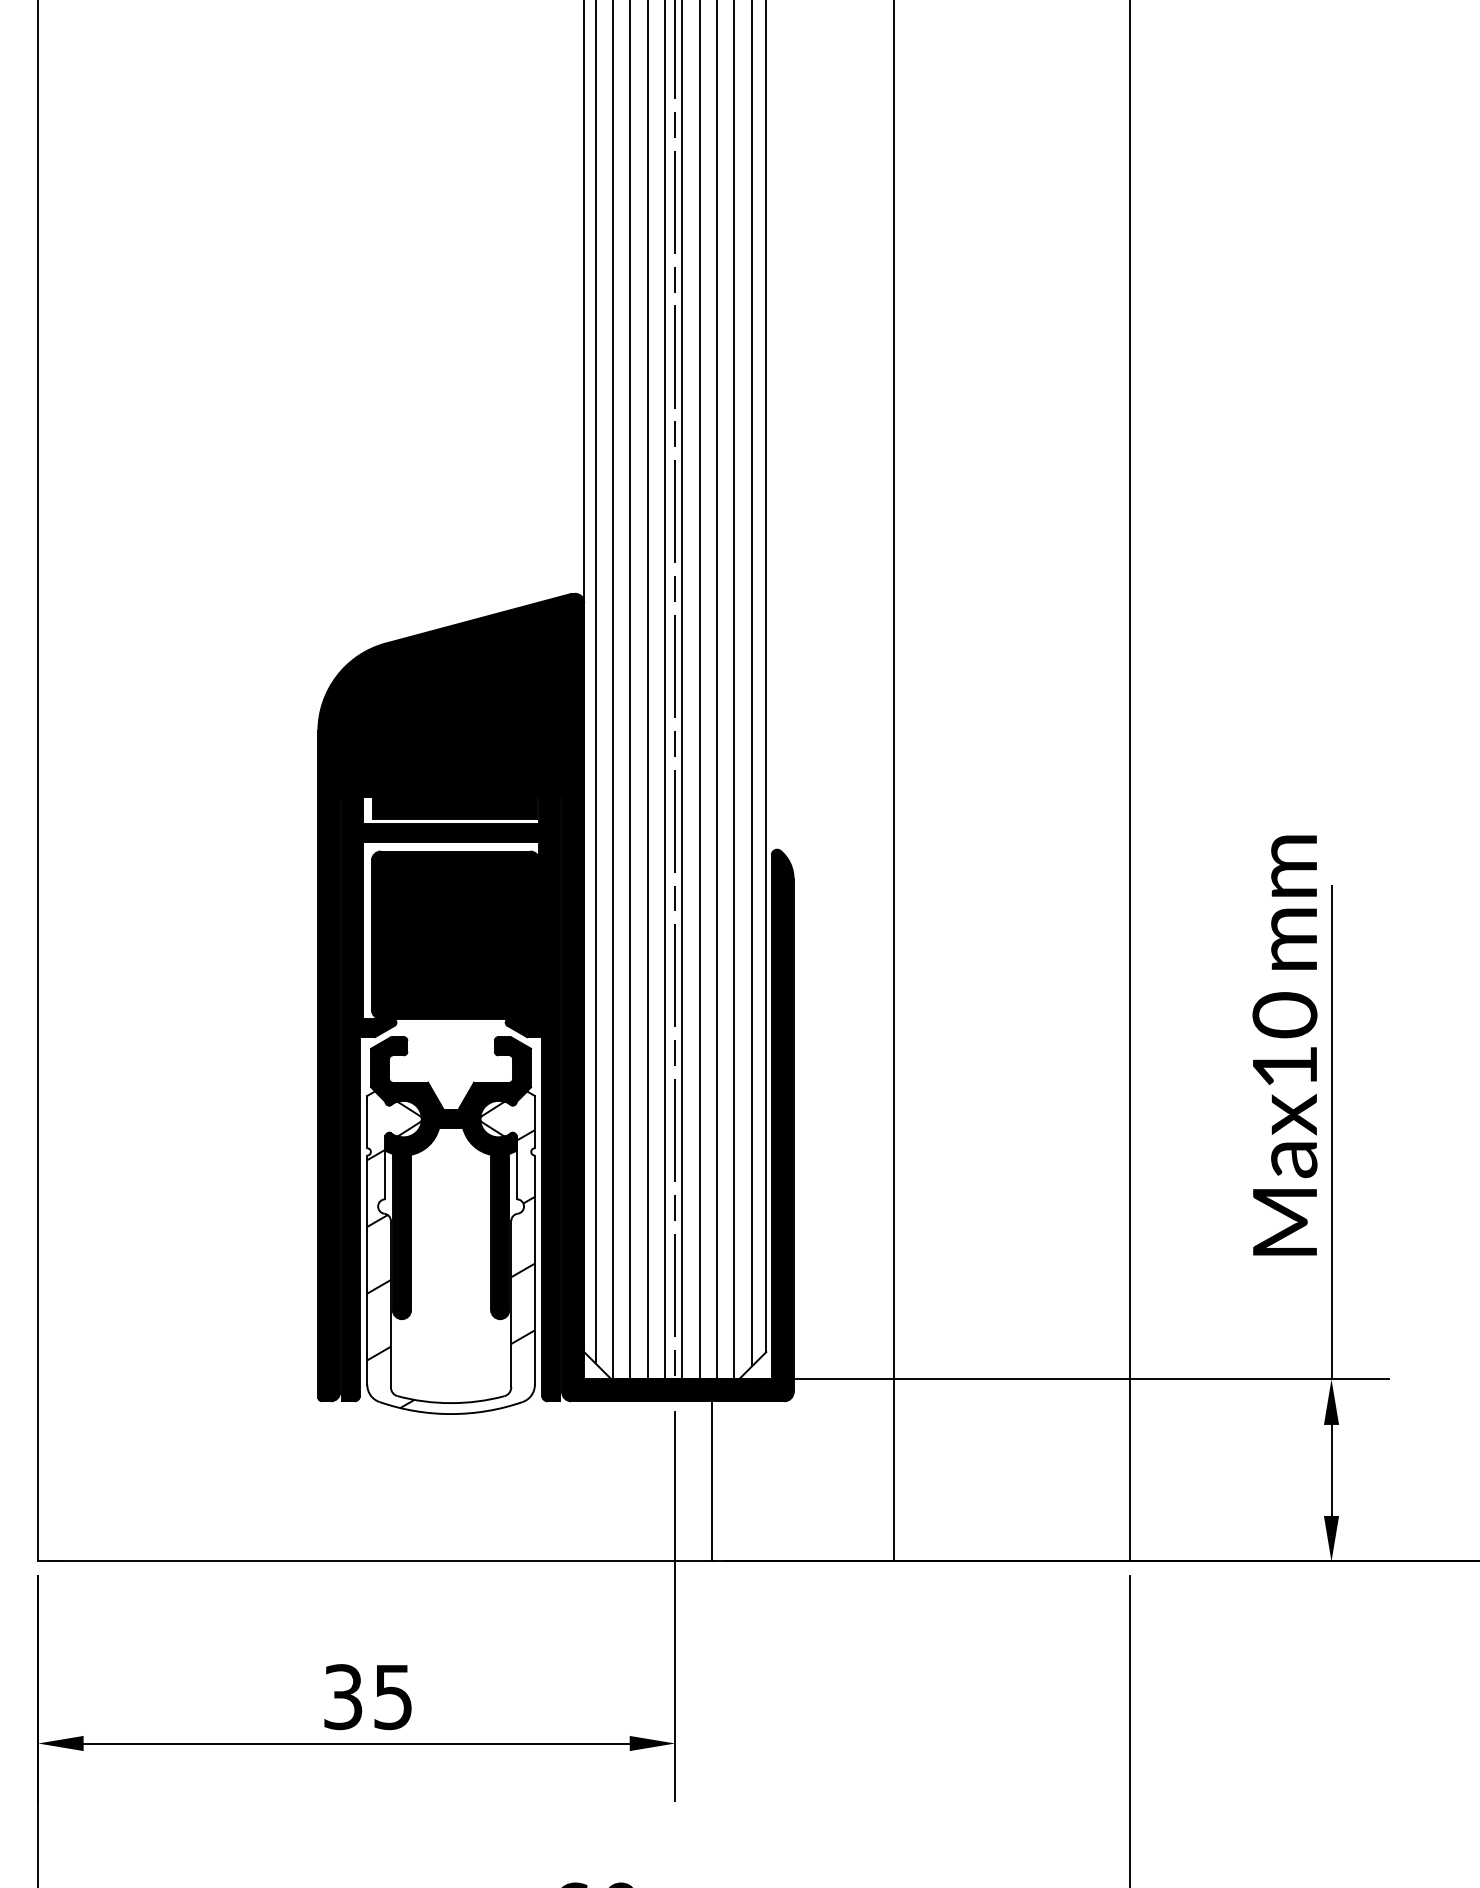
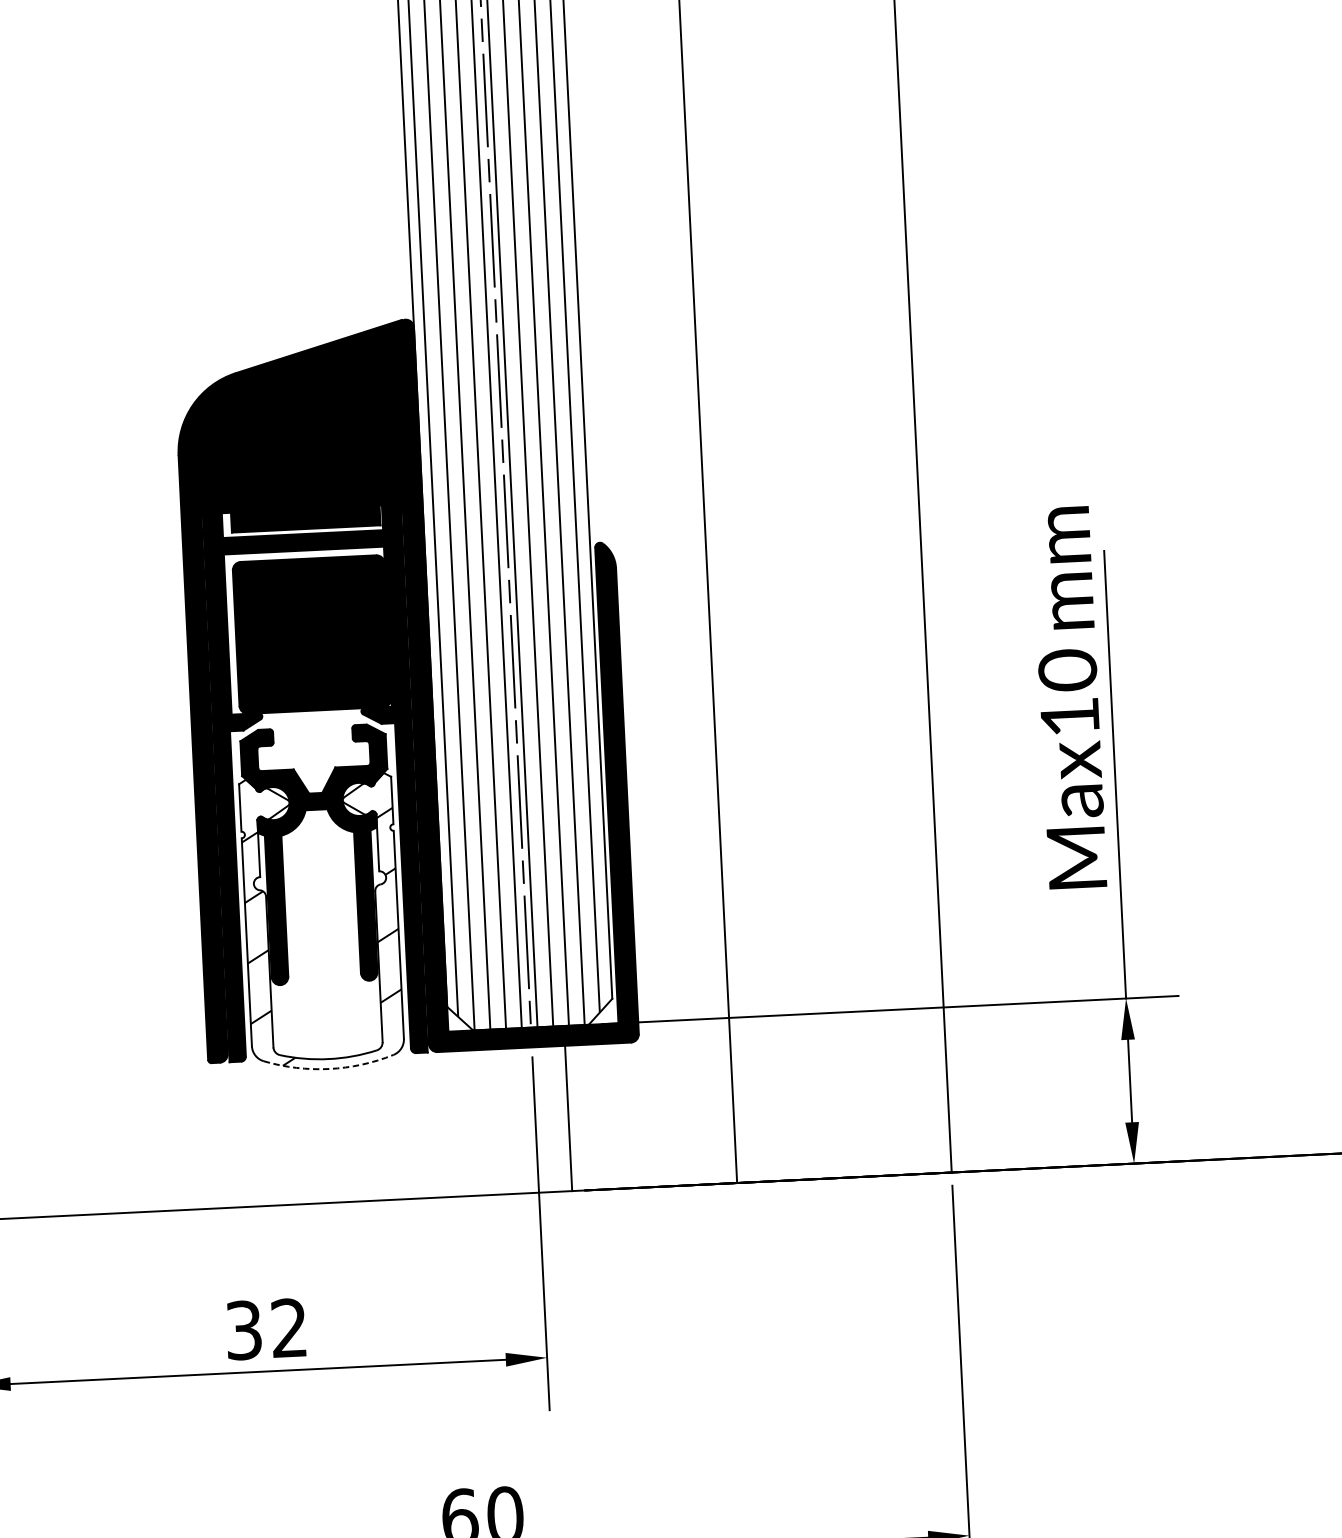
arc: (451, 1414) -> (329, 1069), solid -> dashed
text: (392, 1697) -> (288, 1328), 35 -> 32

